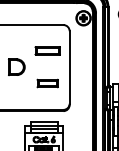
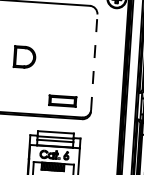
part: (47, 50) -> (66, 37), removed
line: (69, 66) -> (94, 60), solid -> dashed
part: (47, 83) -> (62, 101), moved

